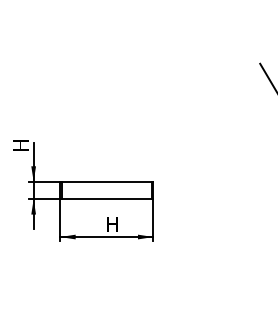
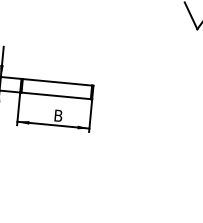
text: (112, 224) -> (58, 115), H -> B

